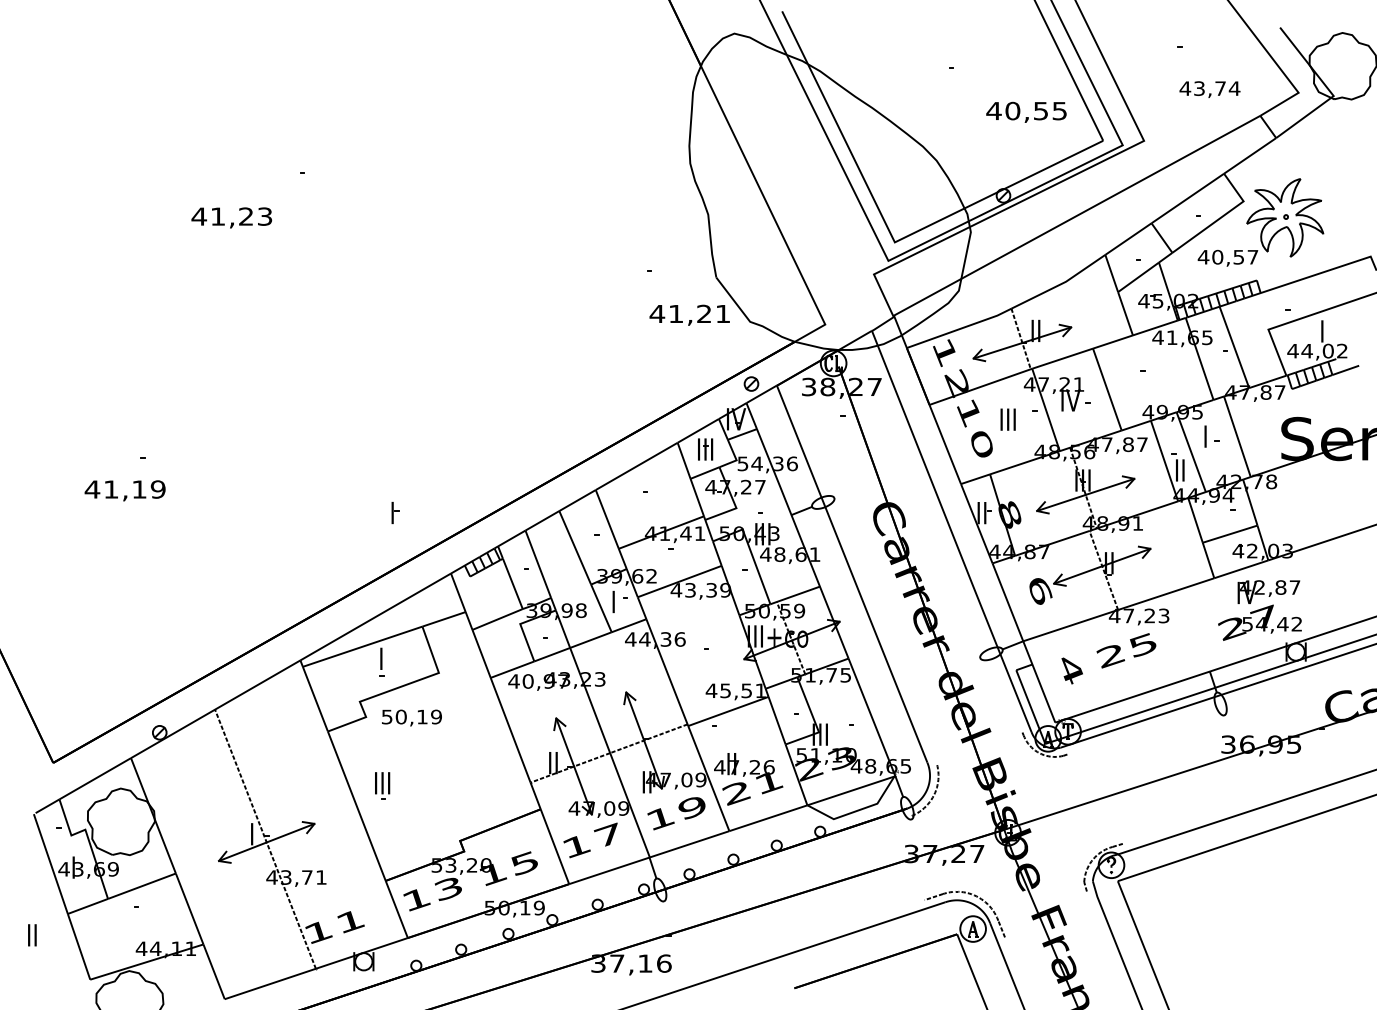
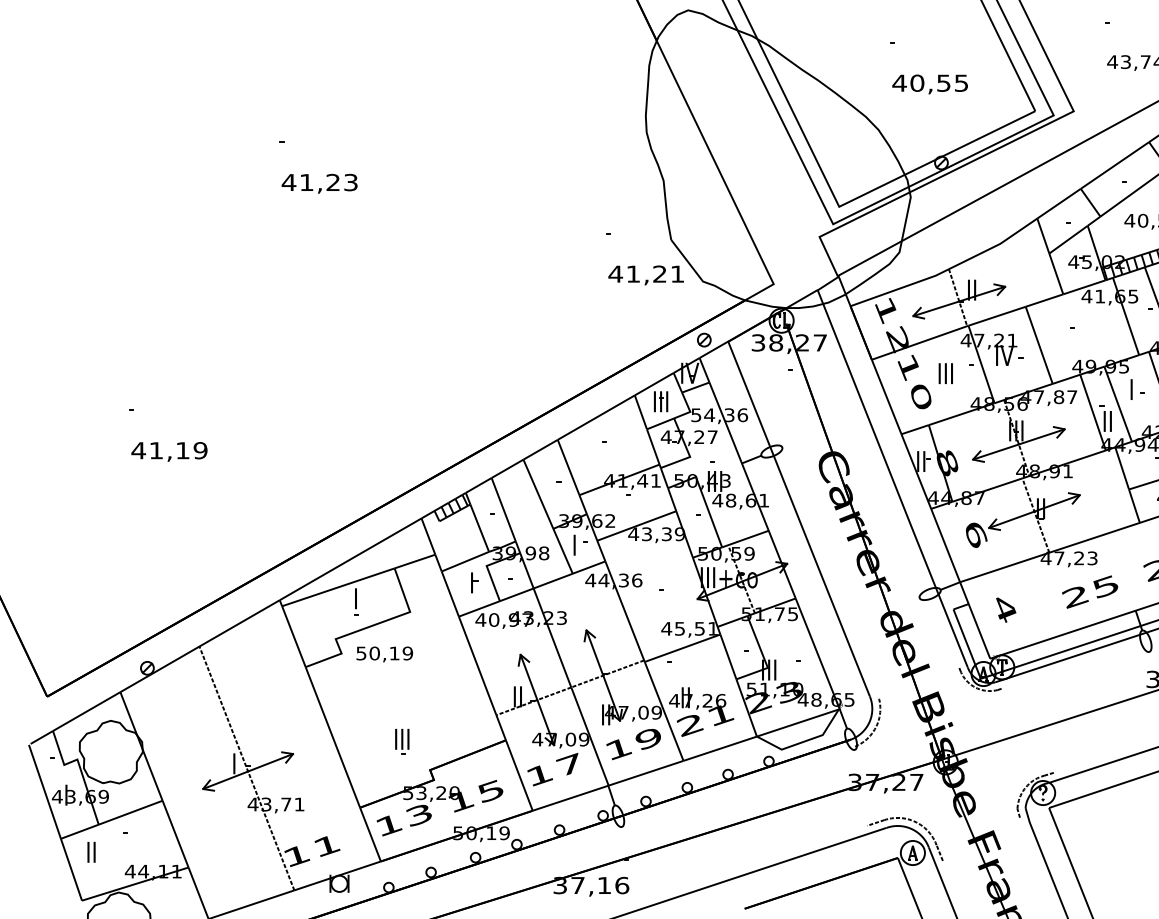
text: (1026, 111) -> (930, 83), moved
text: (231, 217) -> (319, 183), moved
text: (124, 490) -> (168, 451), moved
part: (395, 512) -> (474, 582), moved
text: (1126, 650) -> (1090, 591), moved
part: (382, 785) -> (402, 741), moved
text: (32, 935) -> (91, 852), moved

